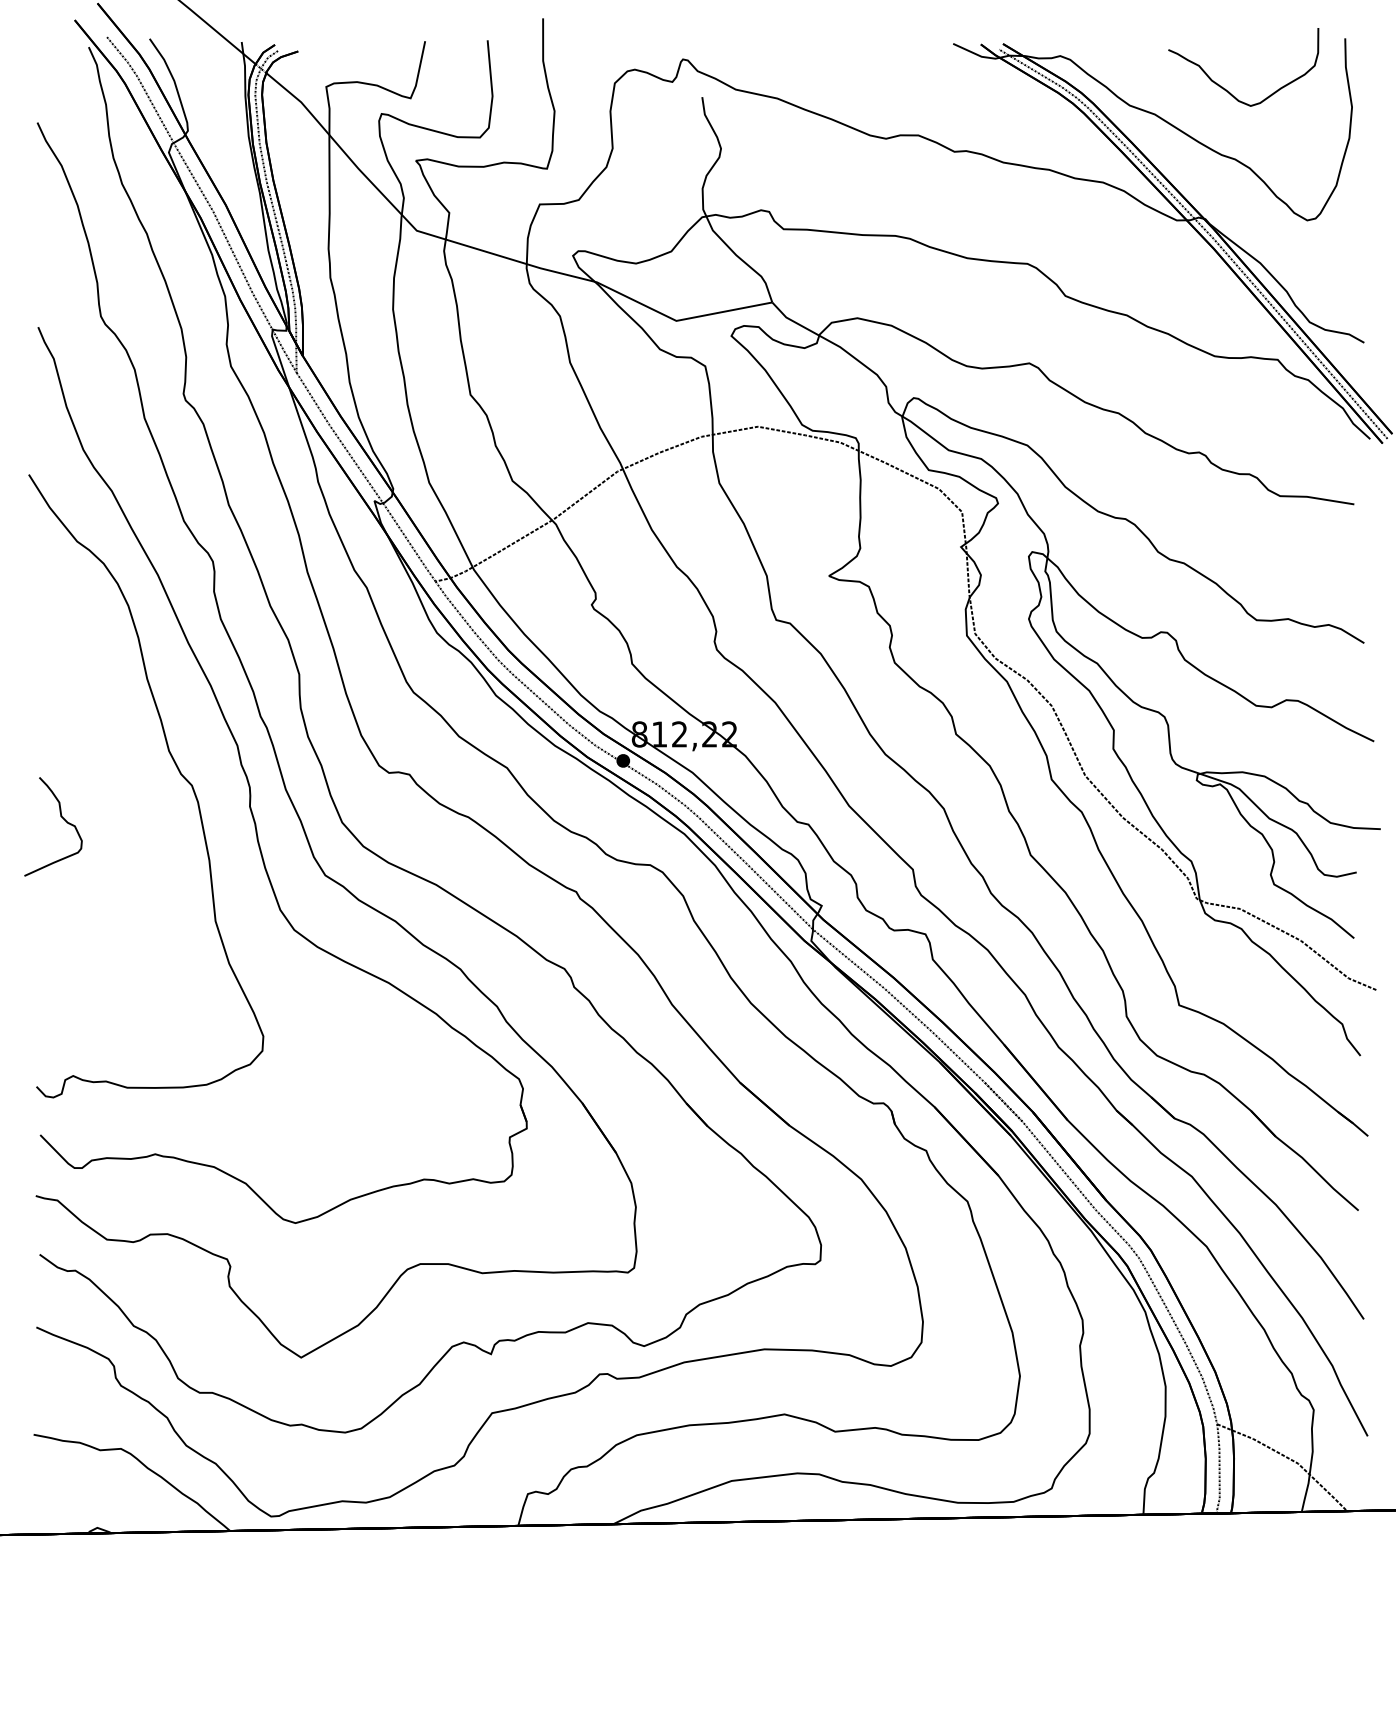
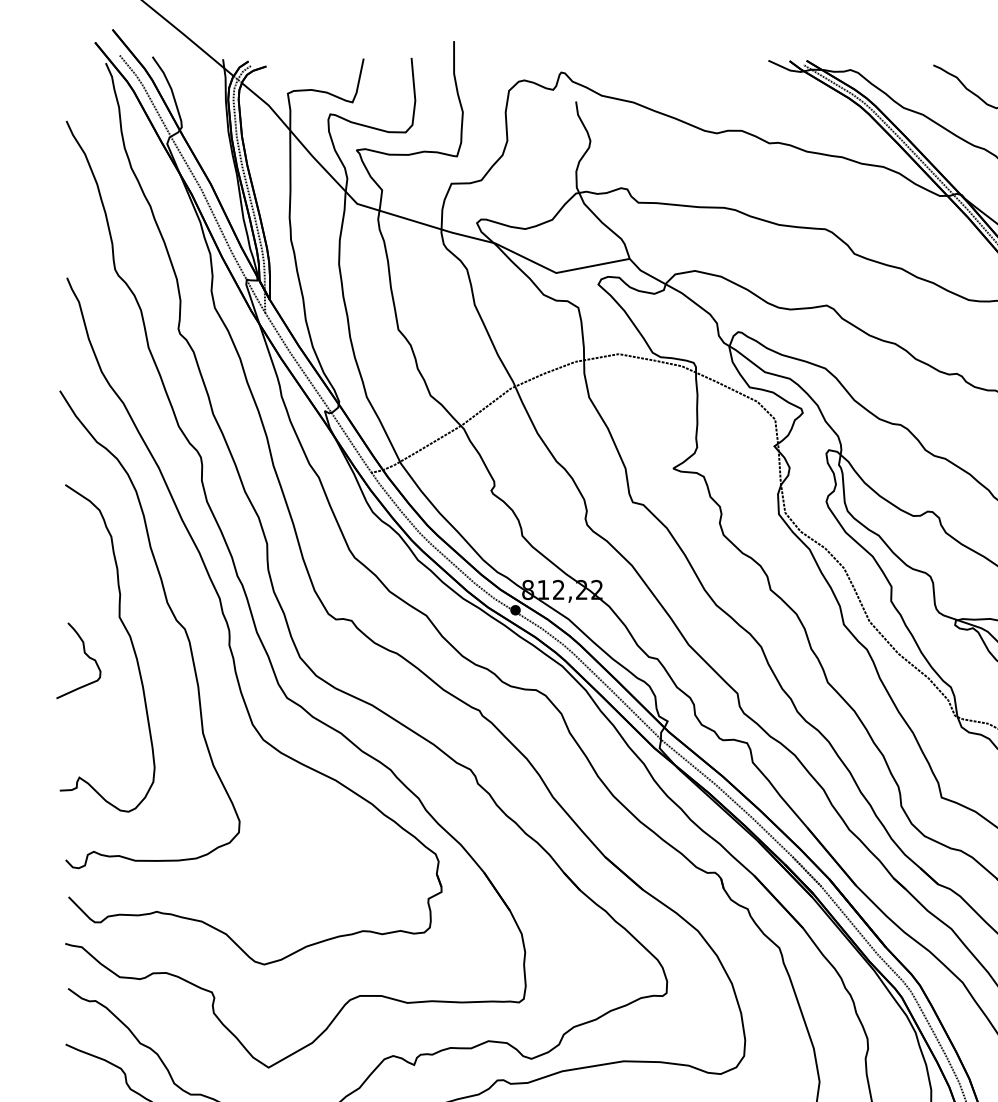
part: (120, 799) -> (130, 639), added

